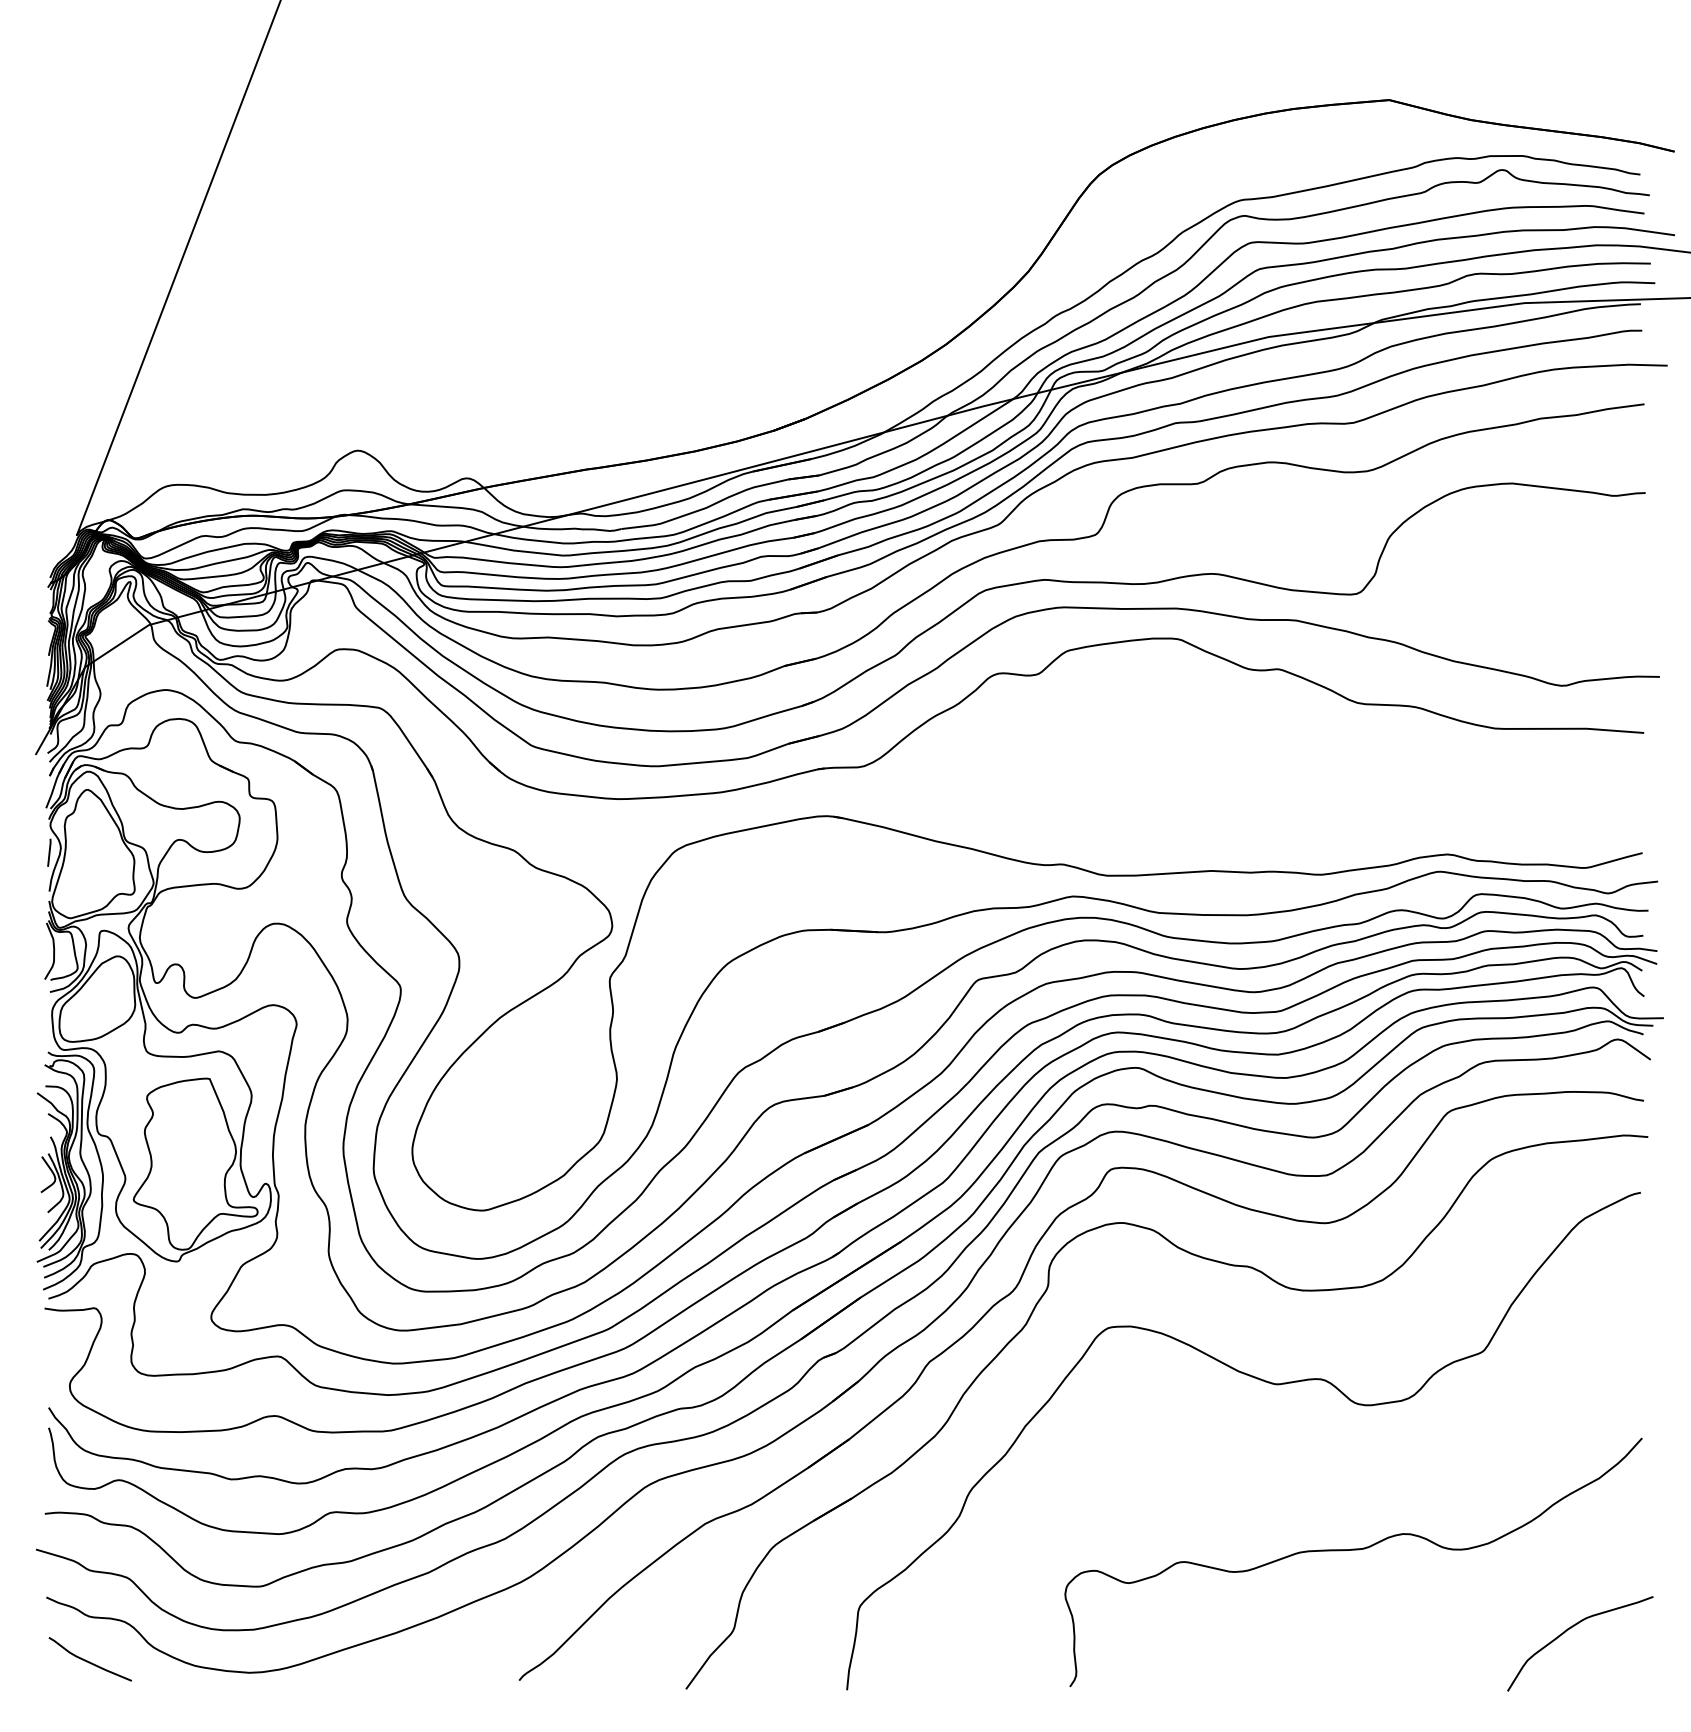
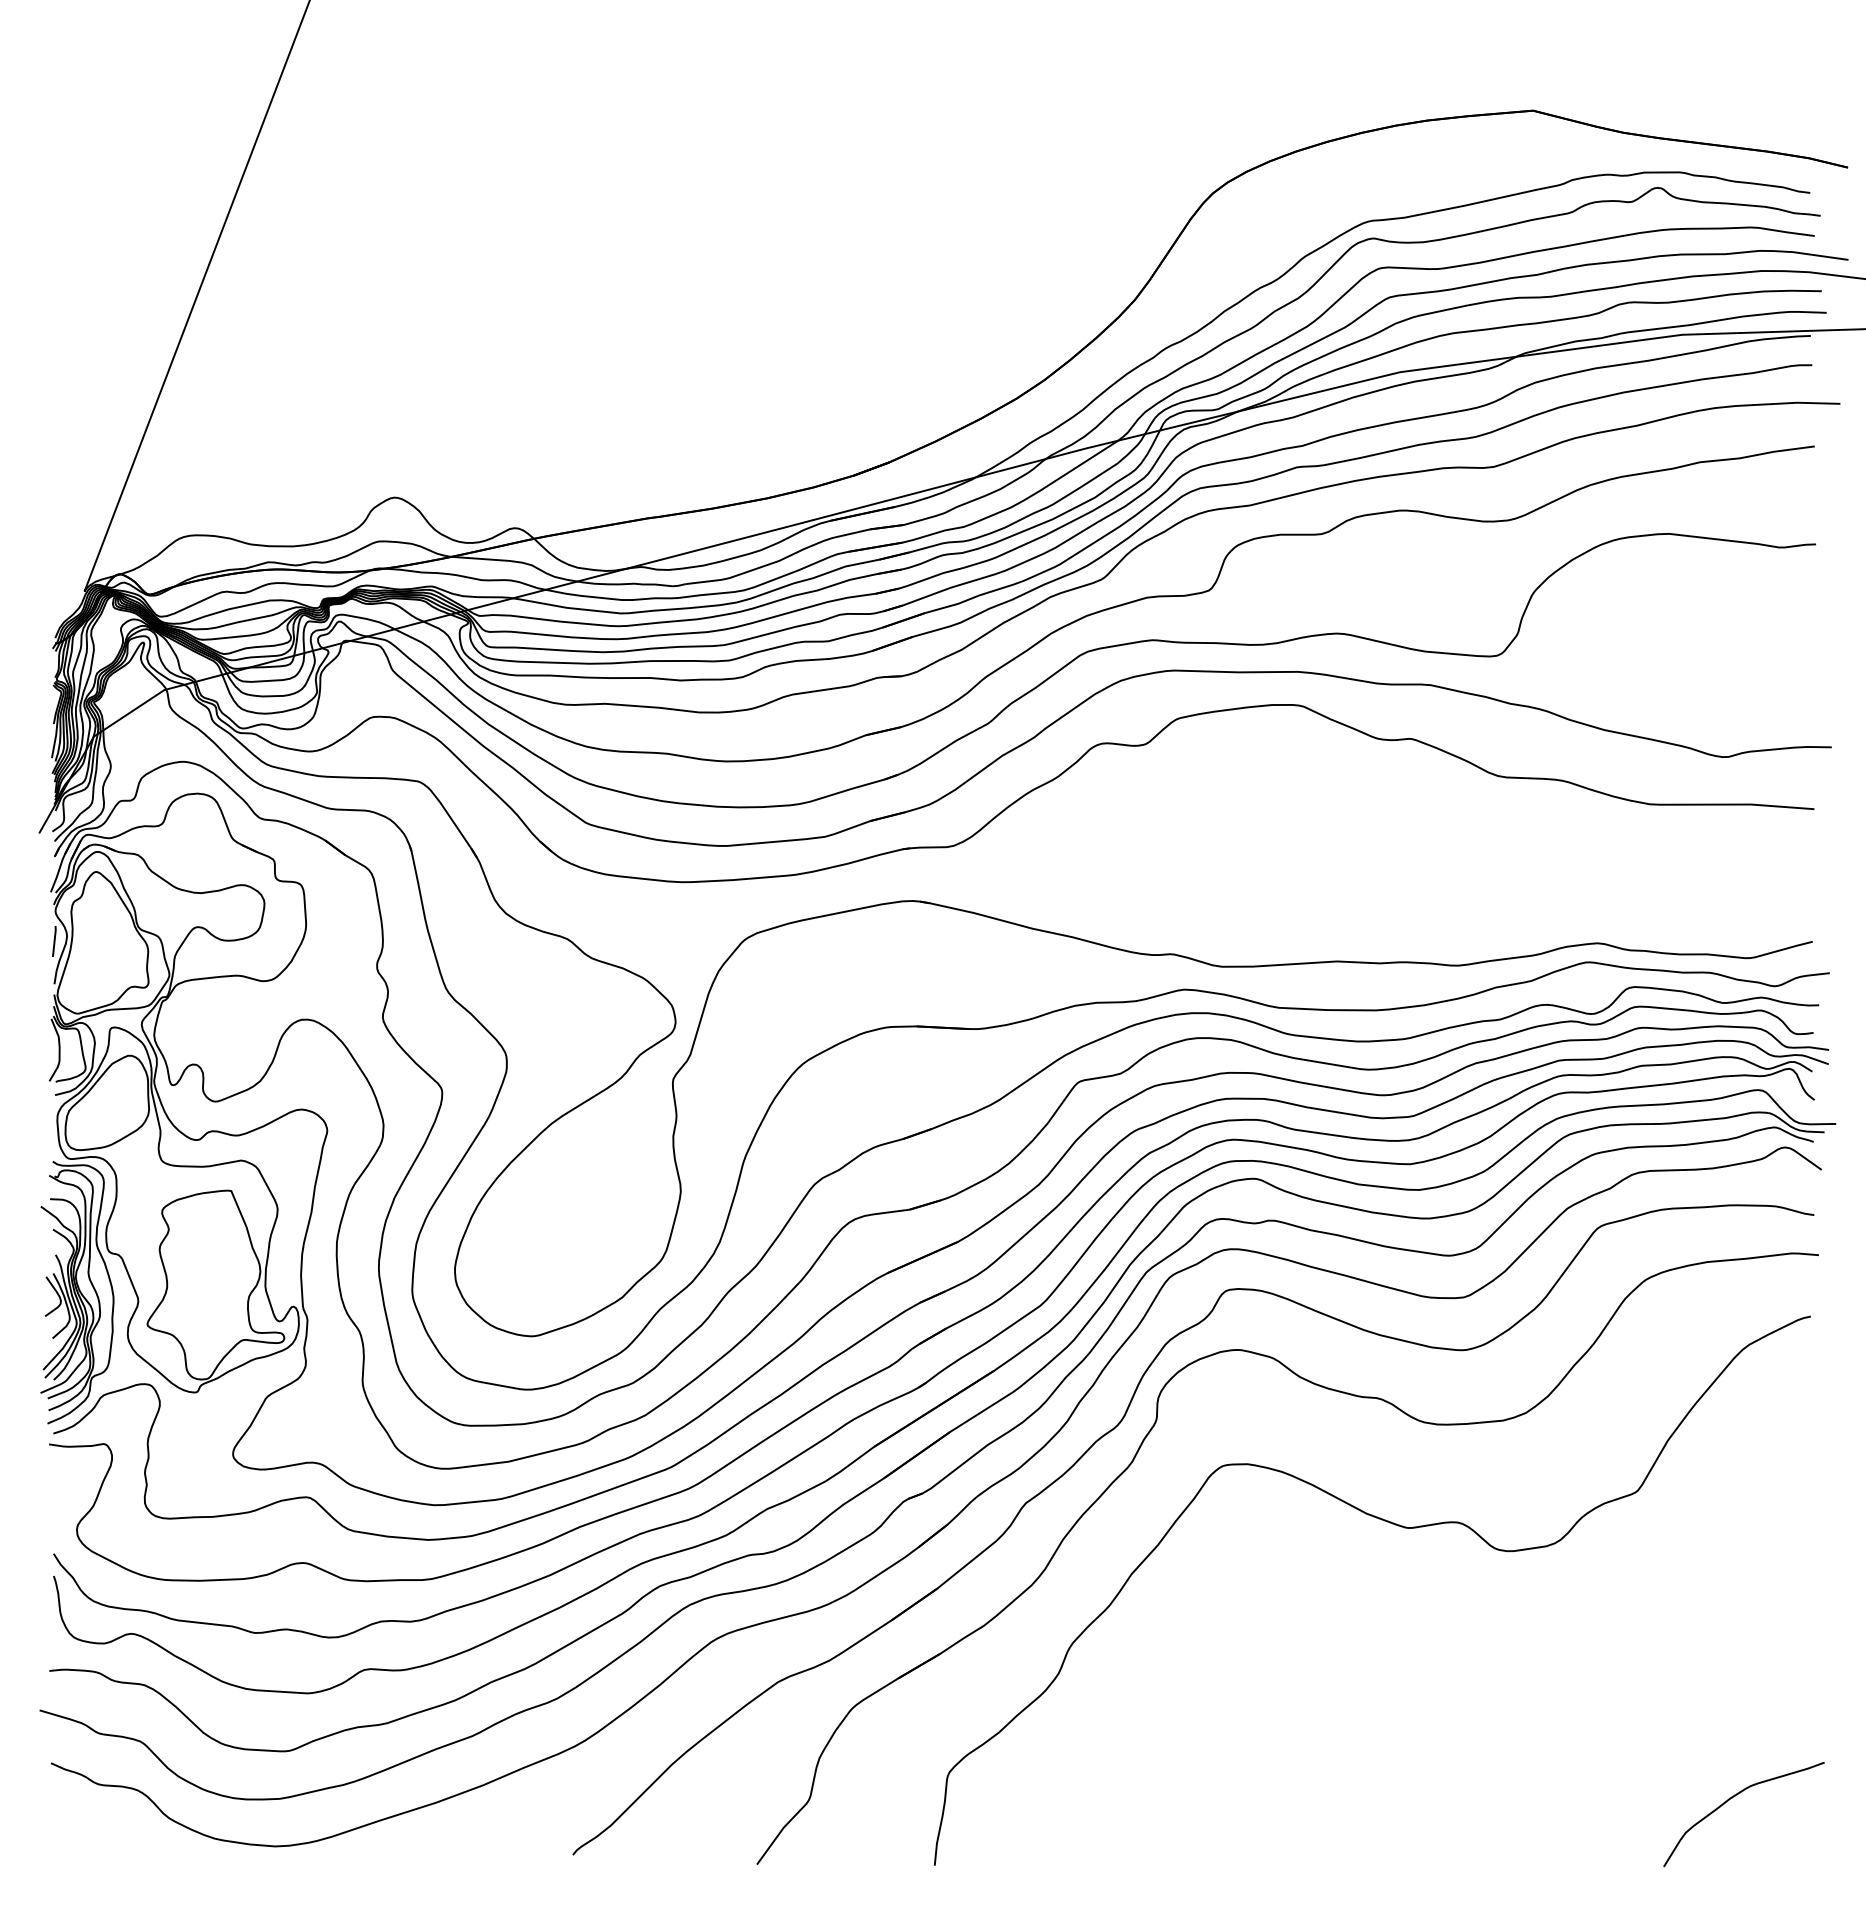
curve: (1353, 1550) -> (1493, 1711), removed
curve: (88, 1661) -> (97, 1833), removed

